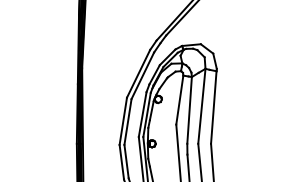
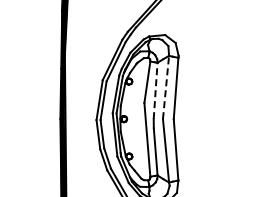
line: (202, 106) -> (166, 87), solid -> dashed
line: (189, 109) -> (155, 90), solid -> dashed

